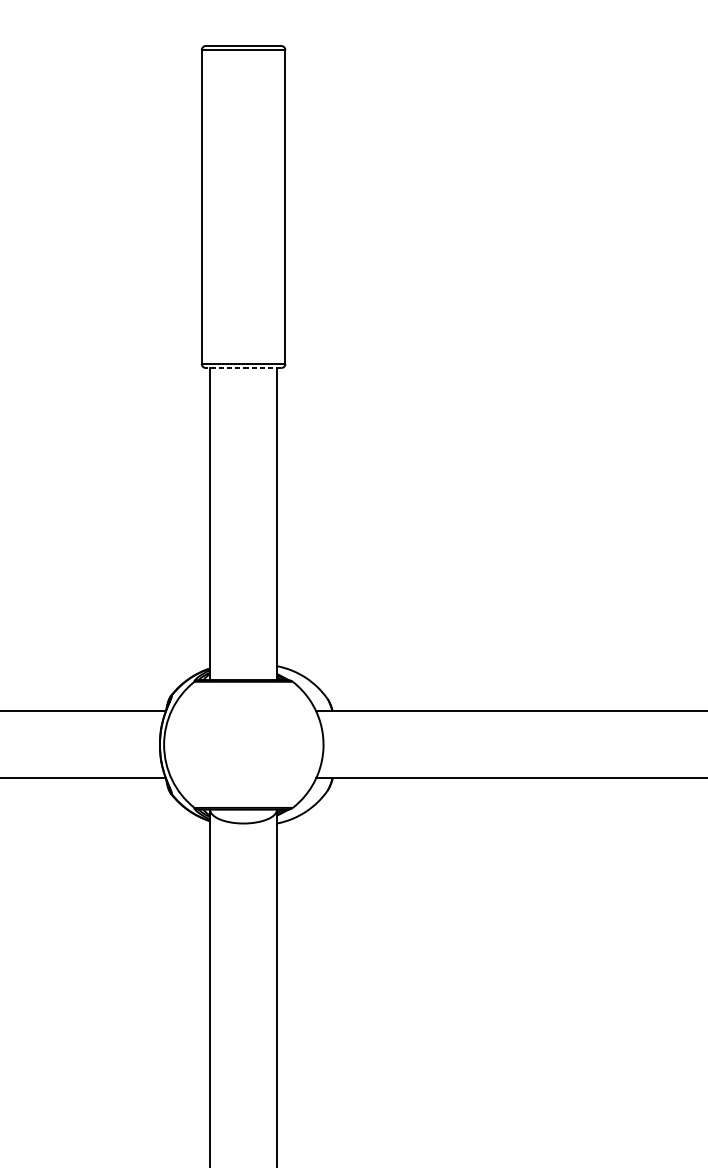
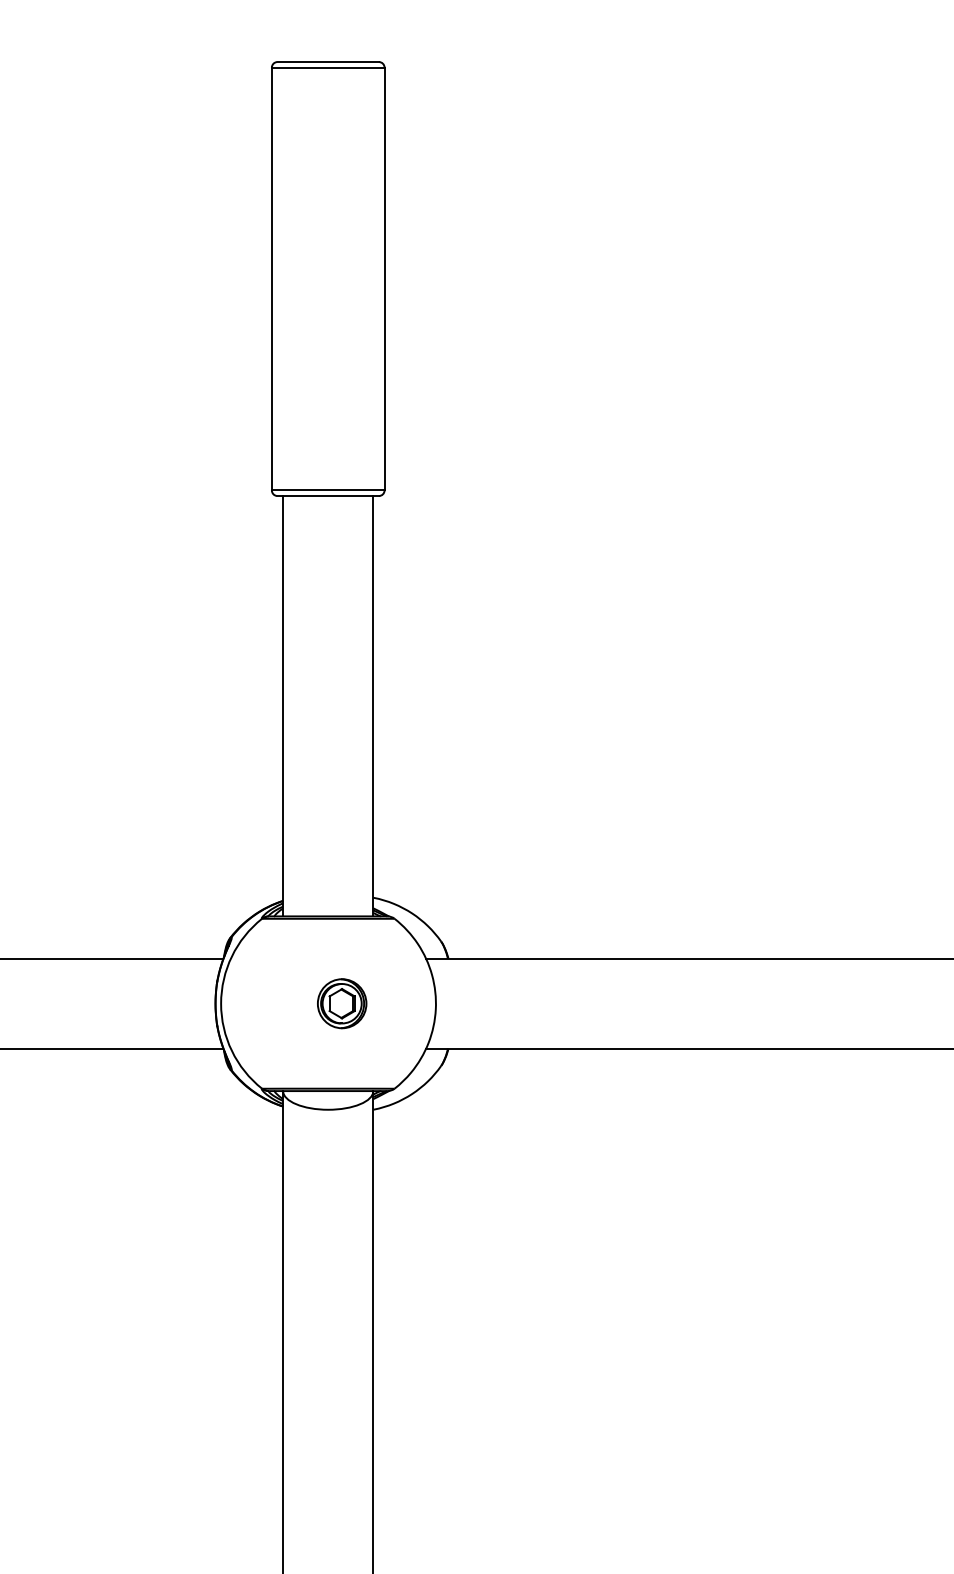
line: (243, 368) -> (328, 496), dashed -> solid
part: (254, 744) -> (342, 1003), added

